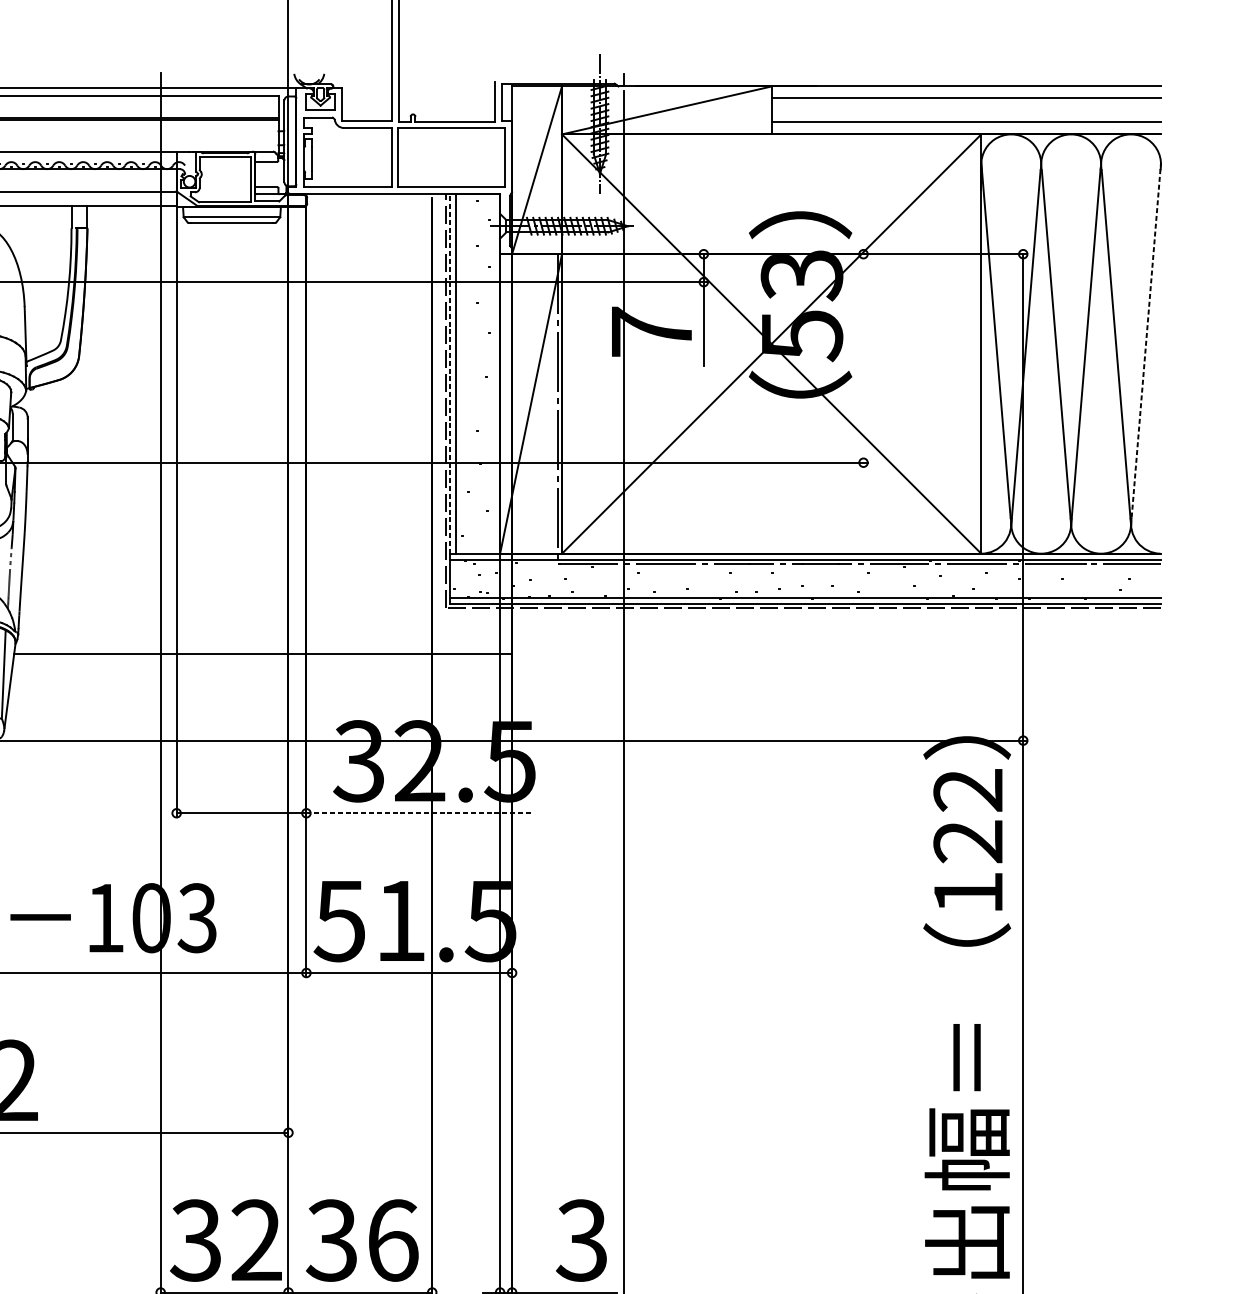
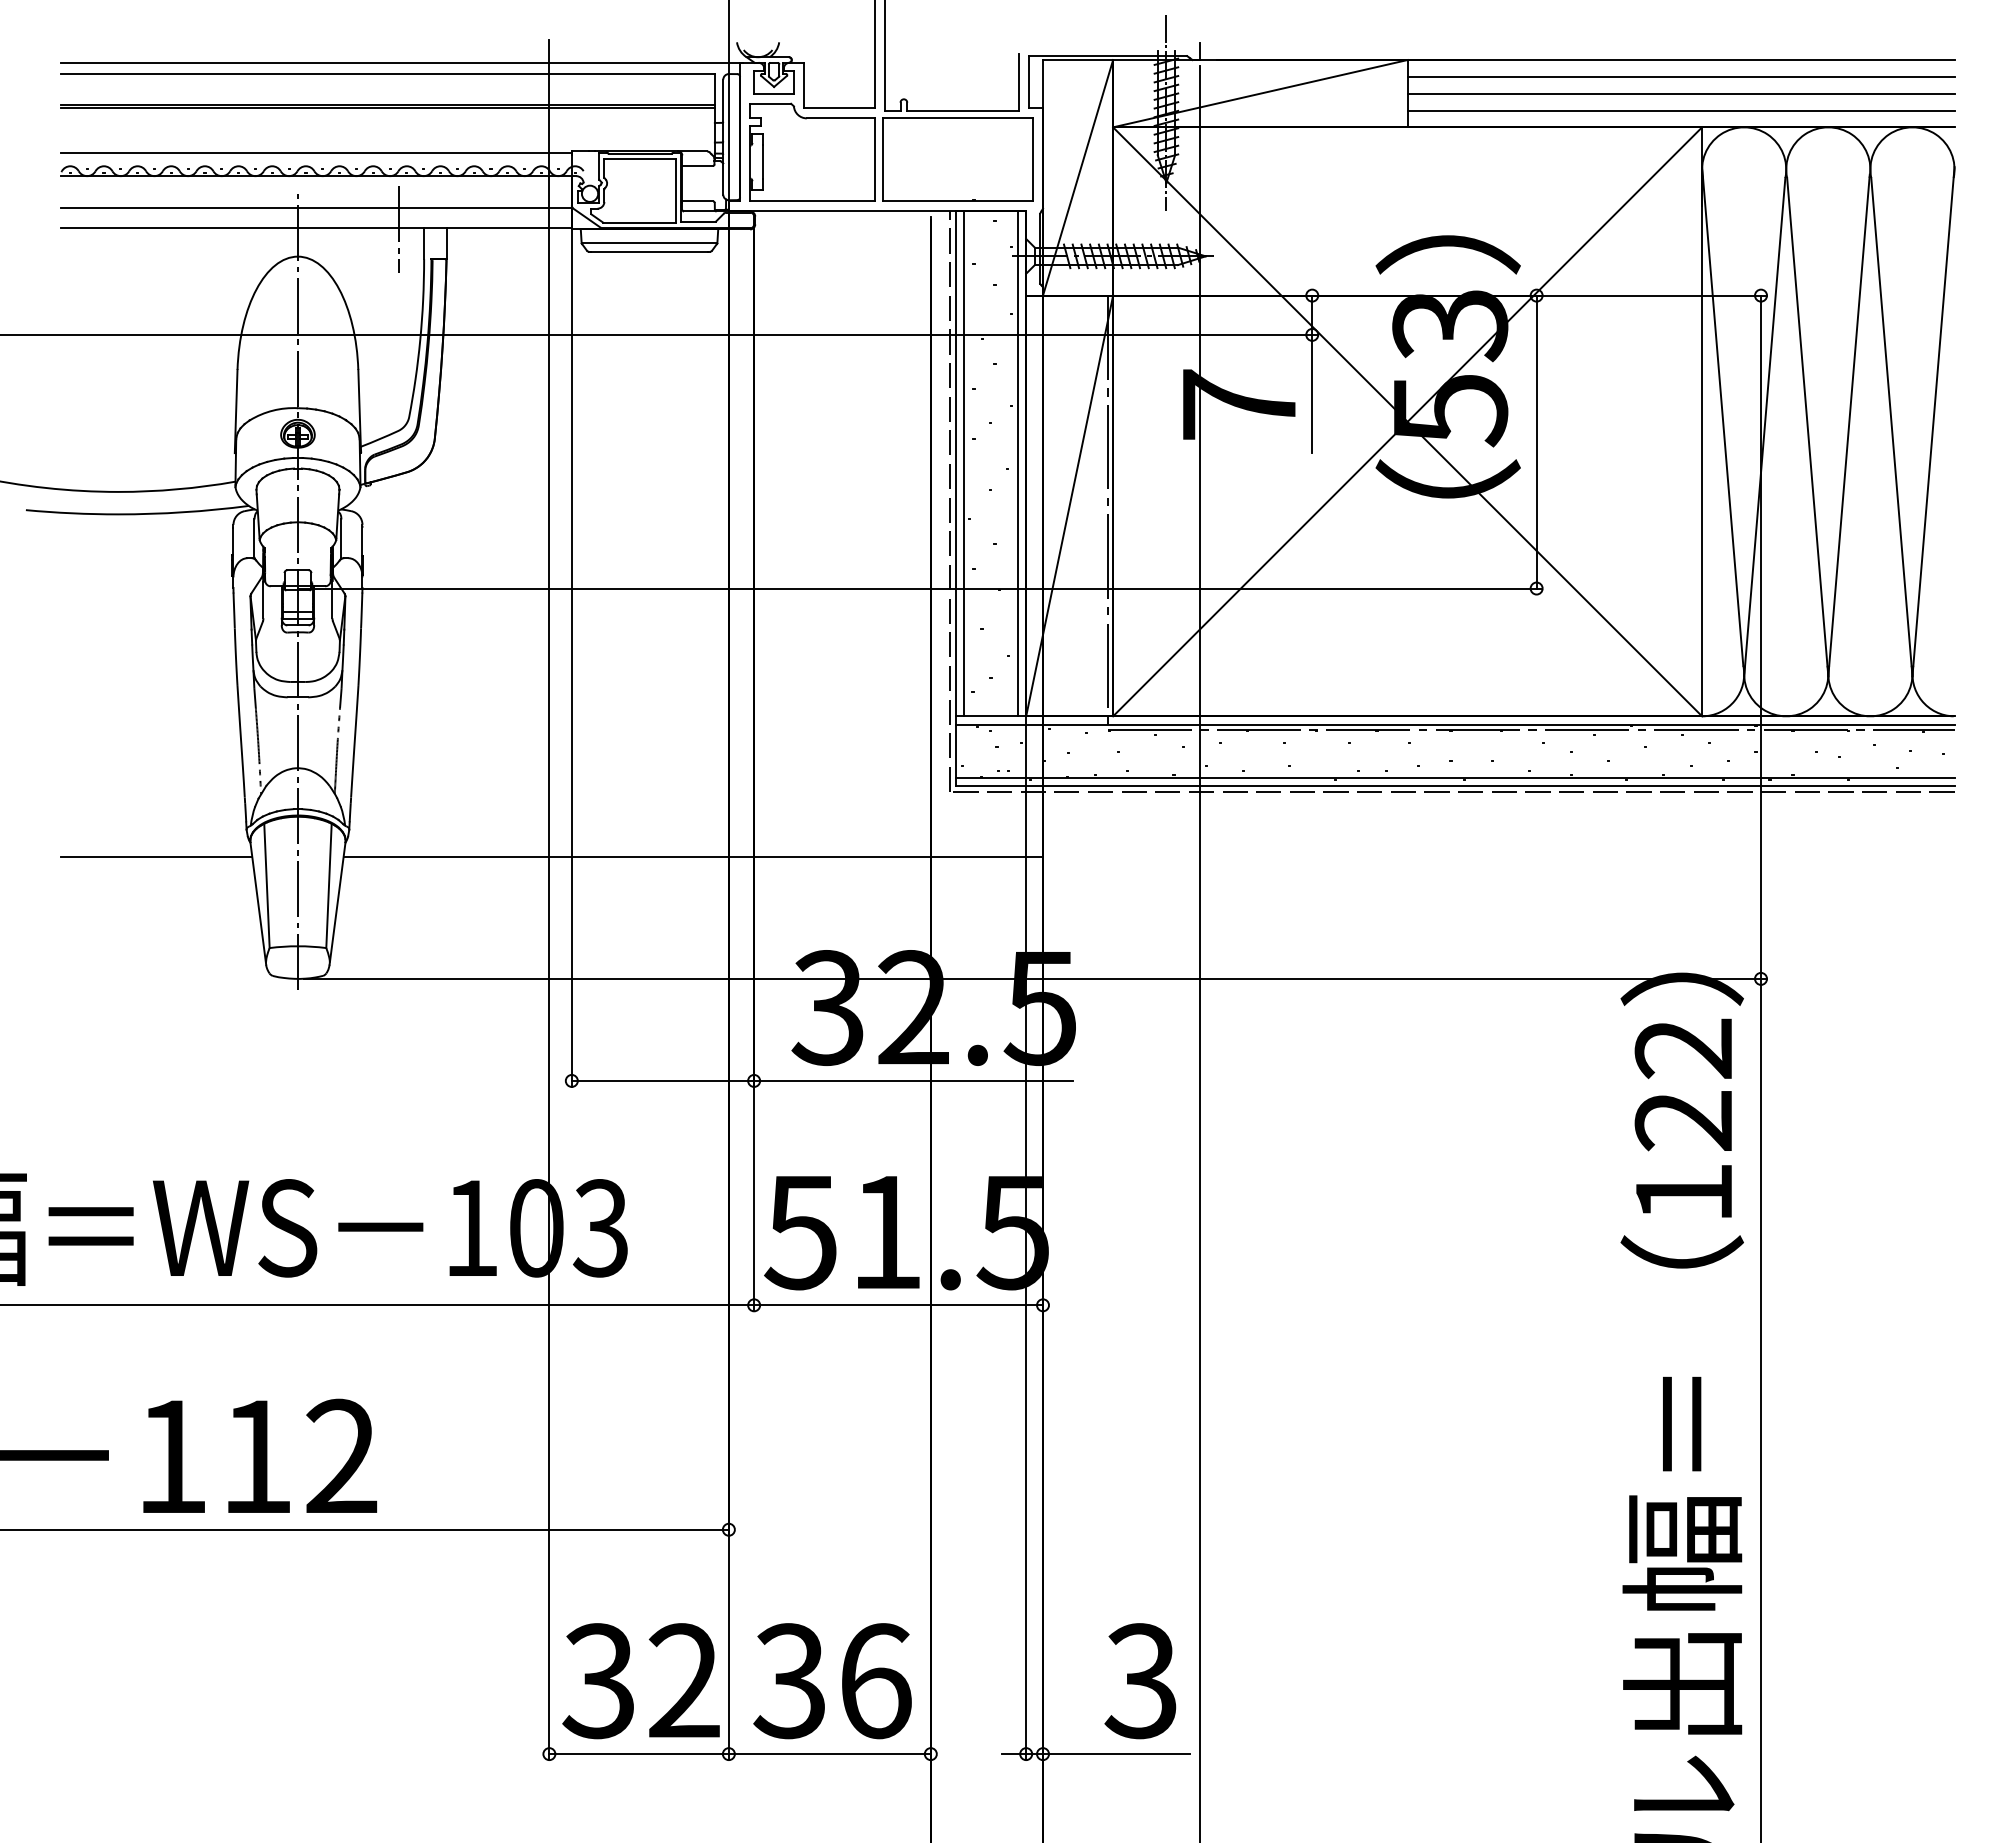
line: (965, 110) -> (1680, 93), added
line: (53, 207) -> (398, 229), added
line: (1146, 343) -> (1933, 421), dashed -> solid
line: (863, 358) -> (1536, 441), added
line: (450, 373) -> (956, 463), dashed -> solid
line: (493, 373) -> (1017, 463), added
line: (419, 812) -> (913, 1080), dashed -> solid

